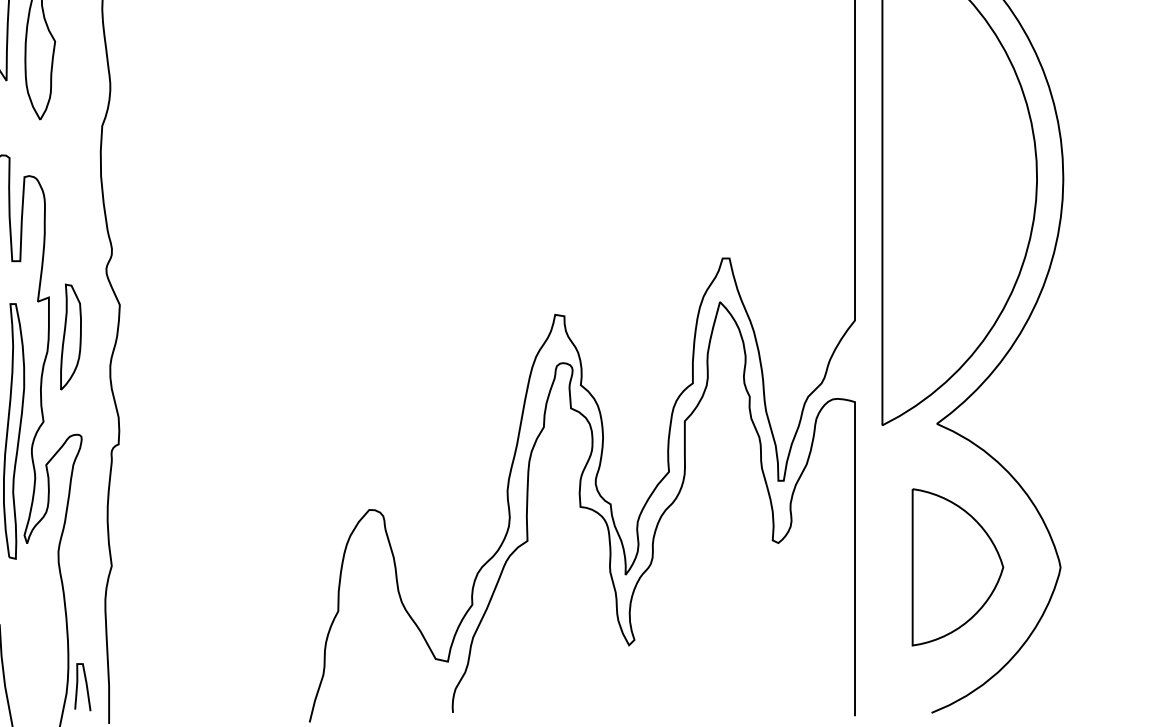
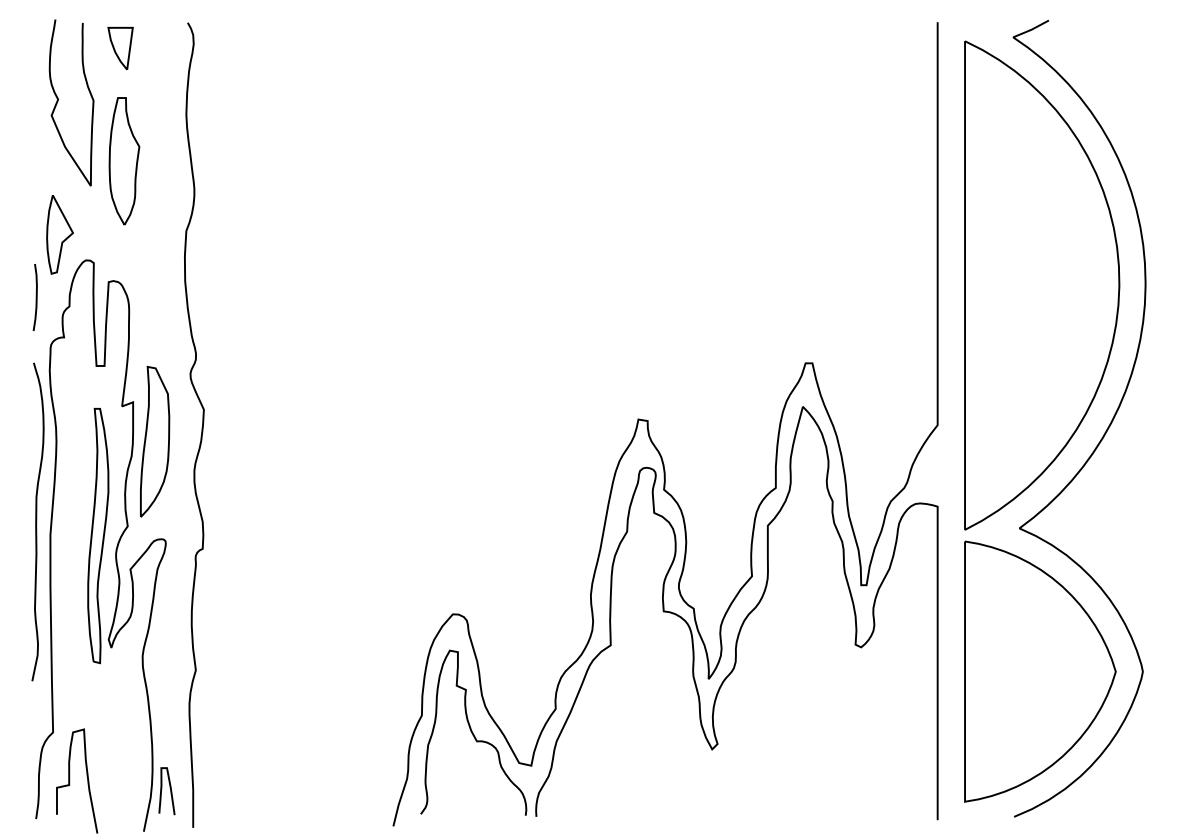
part: (71, 336) -> (155, 441), size x1.43
part: (958, 567) -> (1040, 671), size x1.67
curve: (389, 628) -> (473, 732), added

